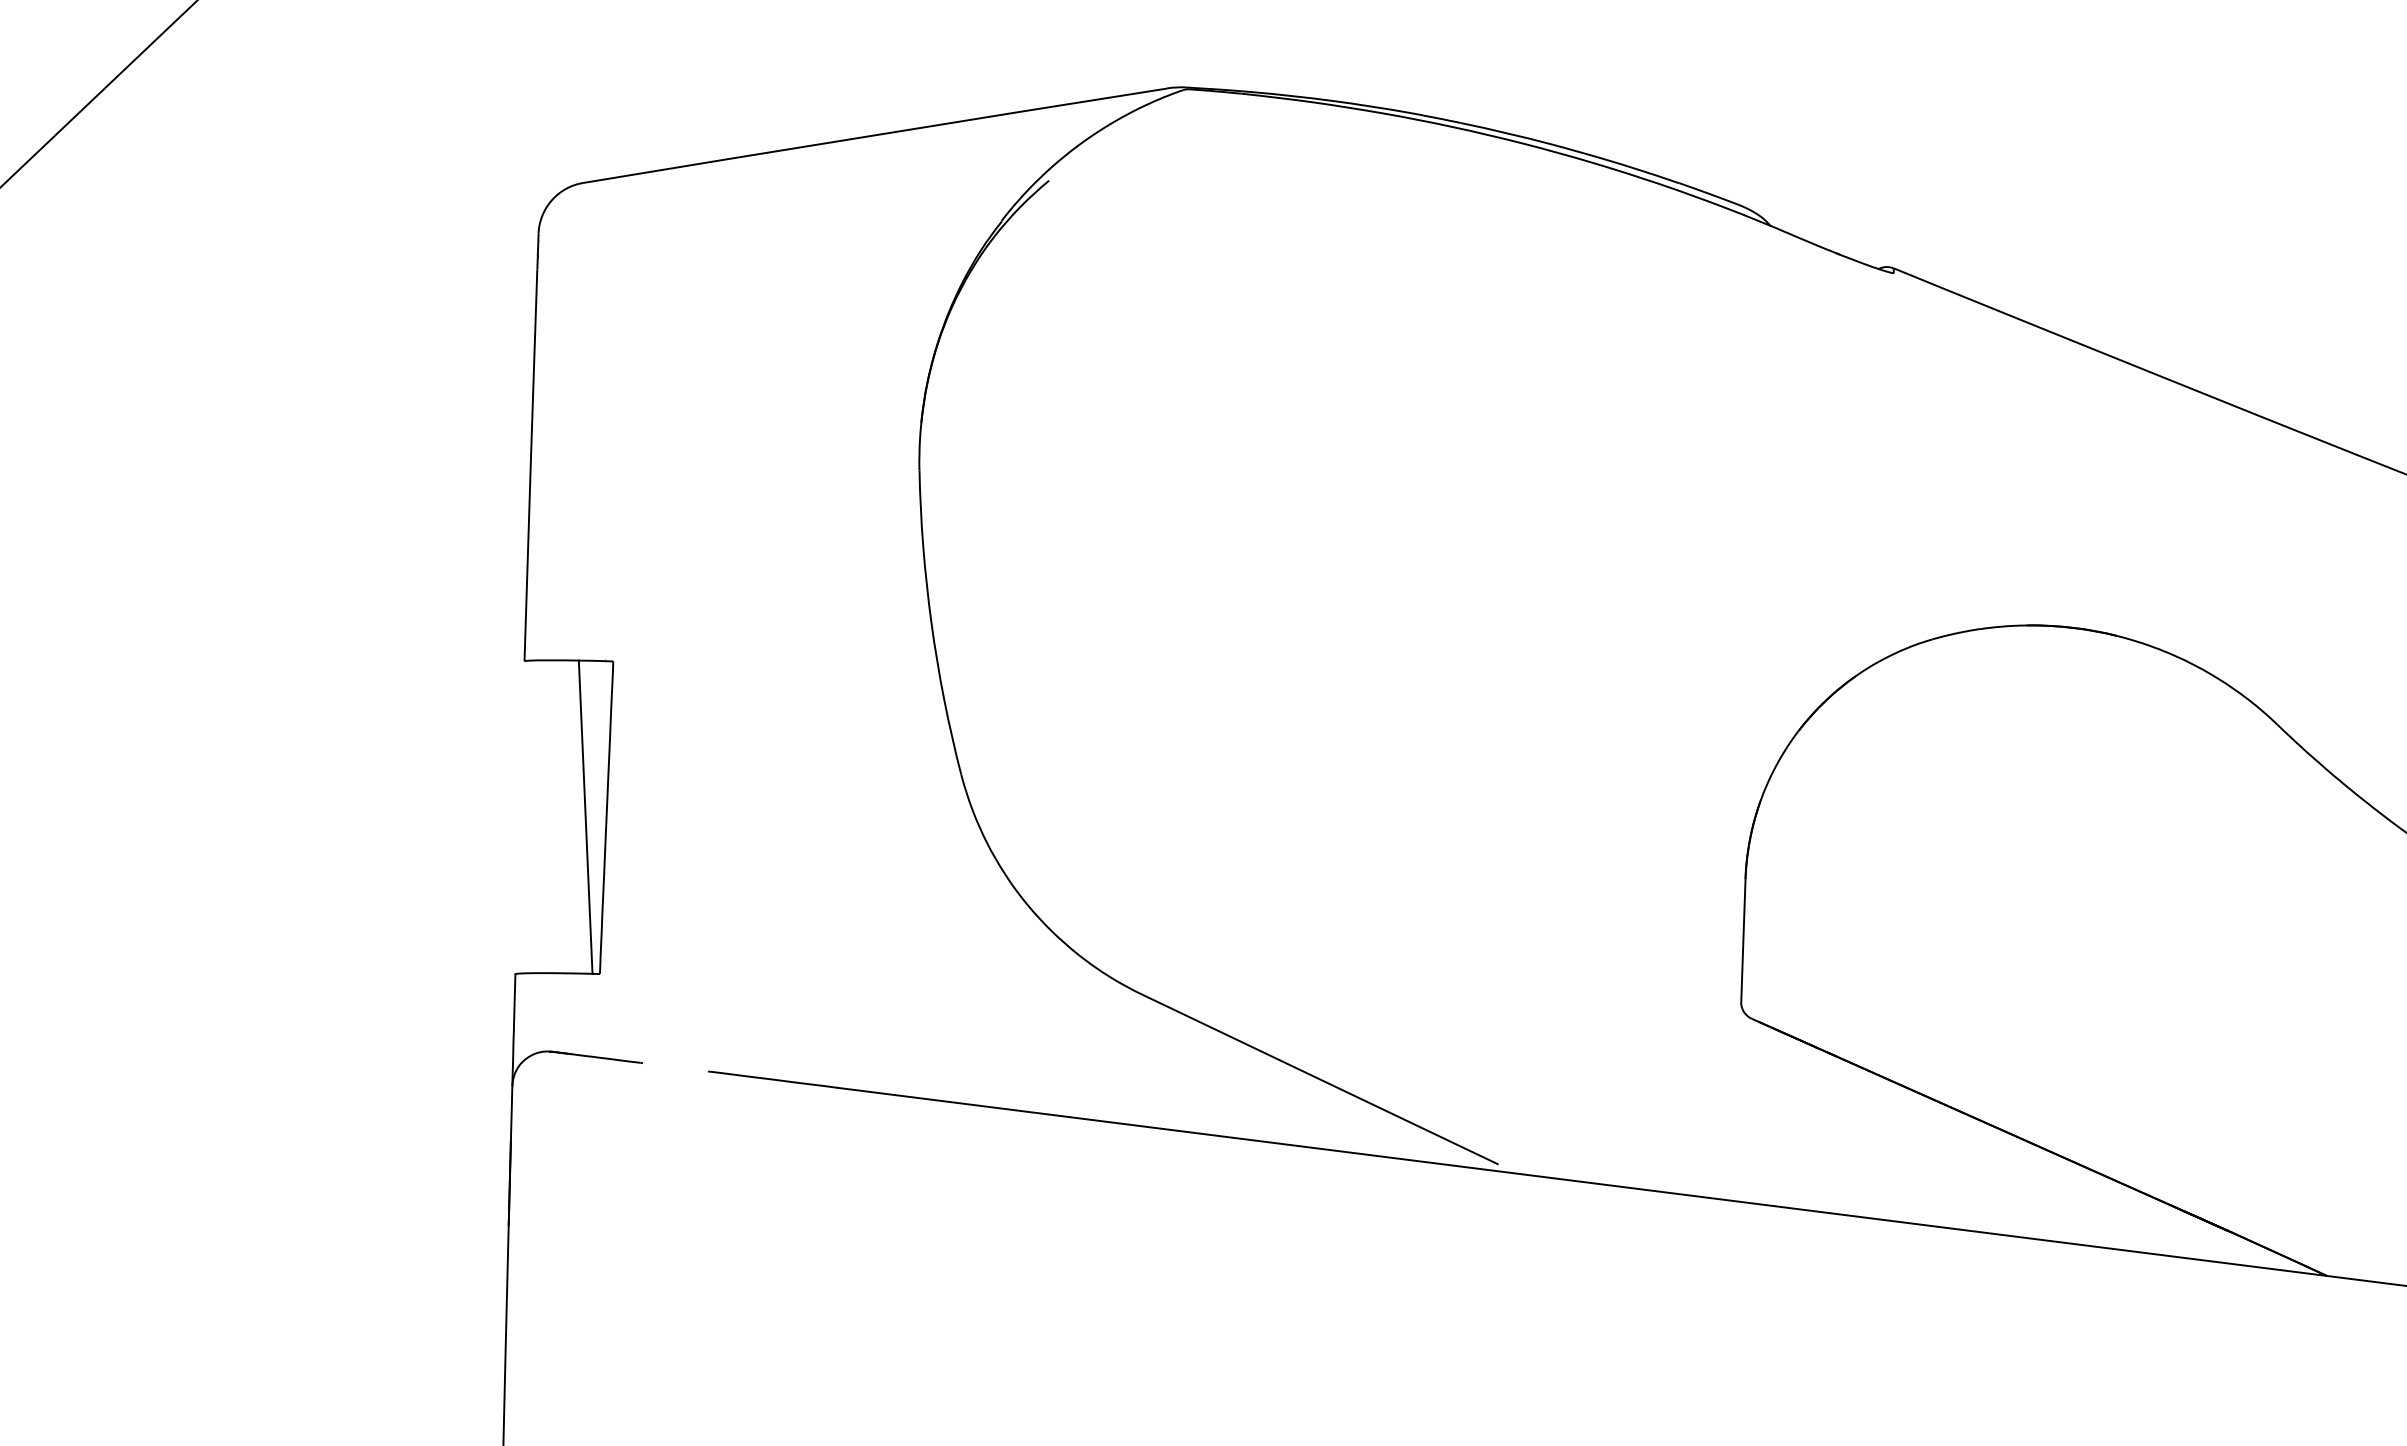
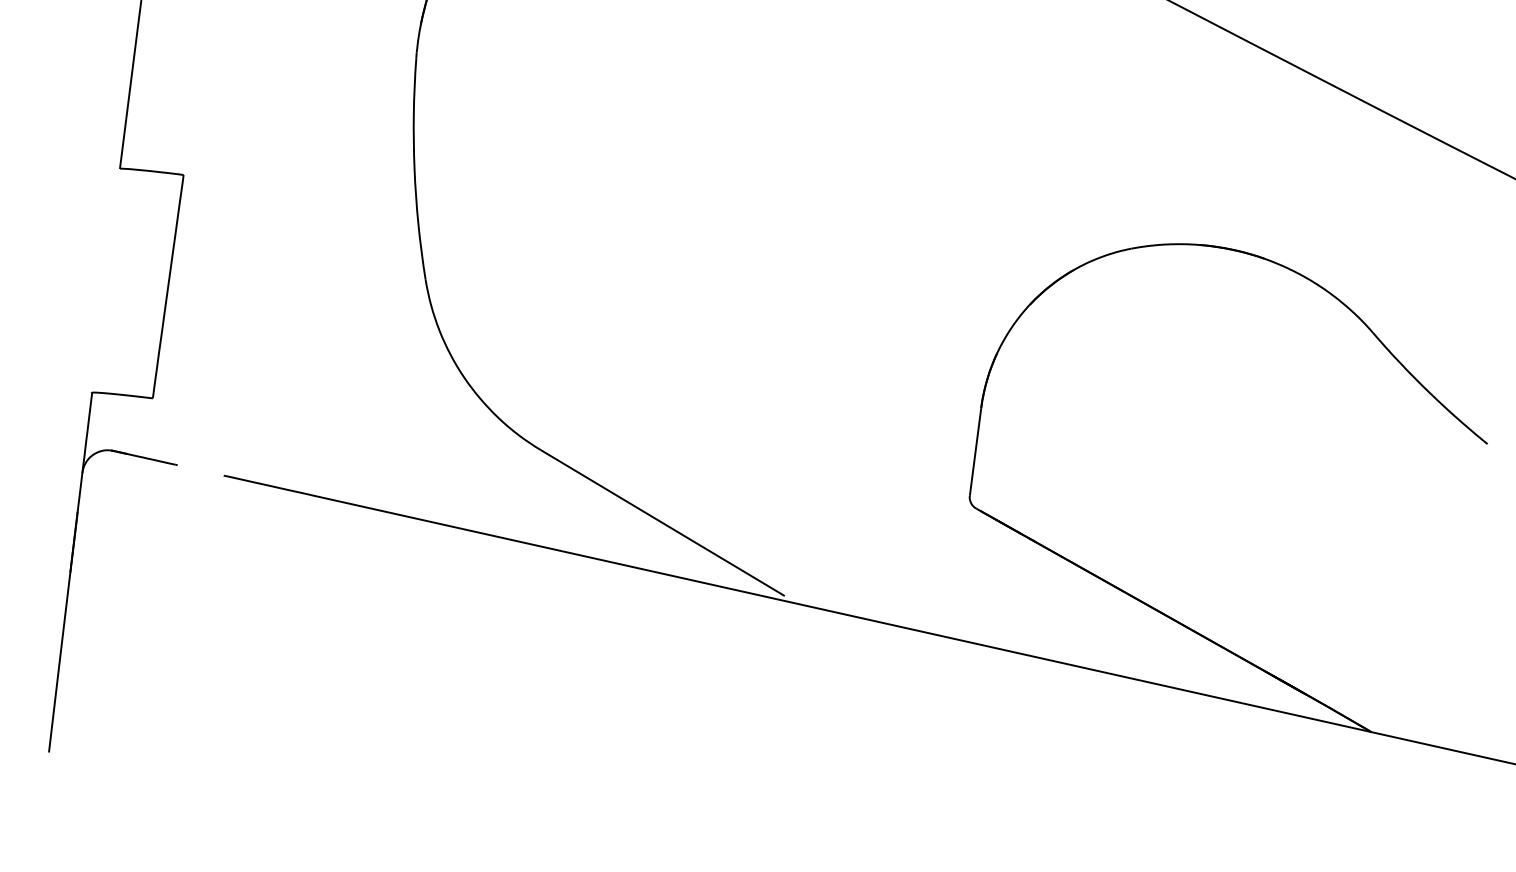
line: (585, 816) -> (153, 284), removed

